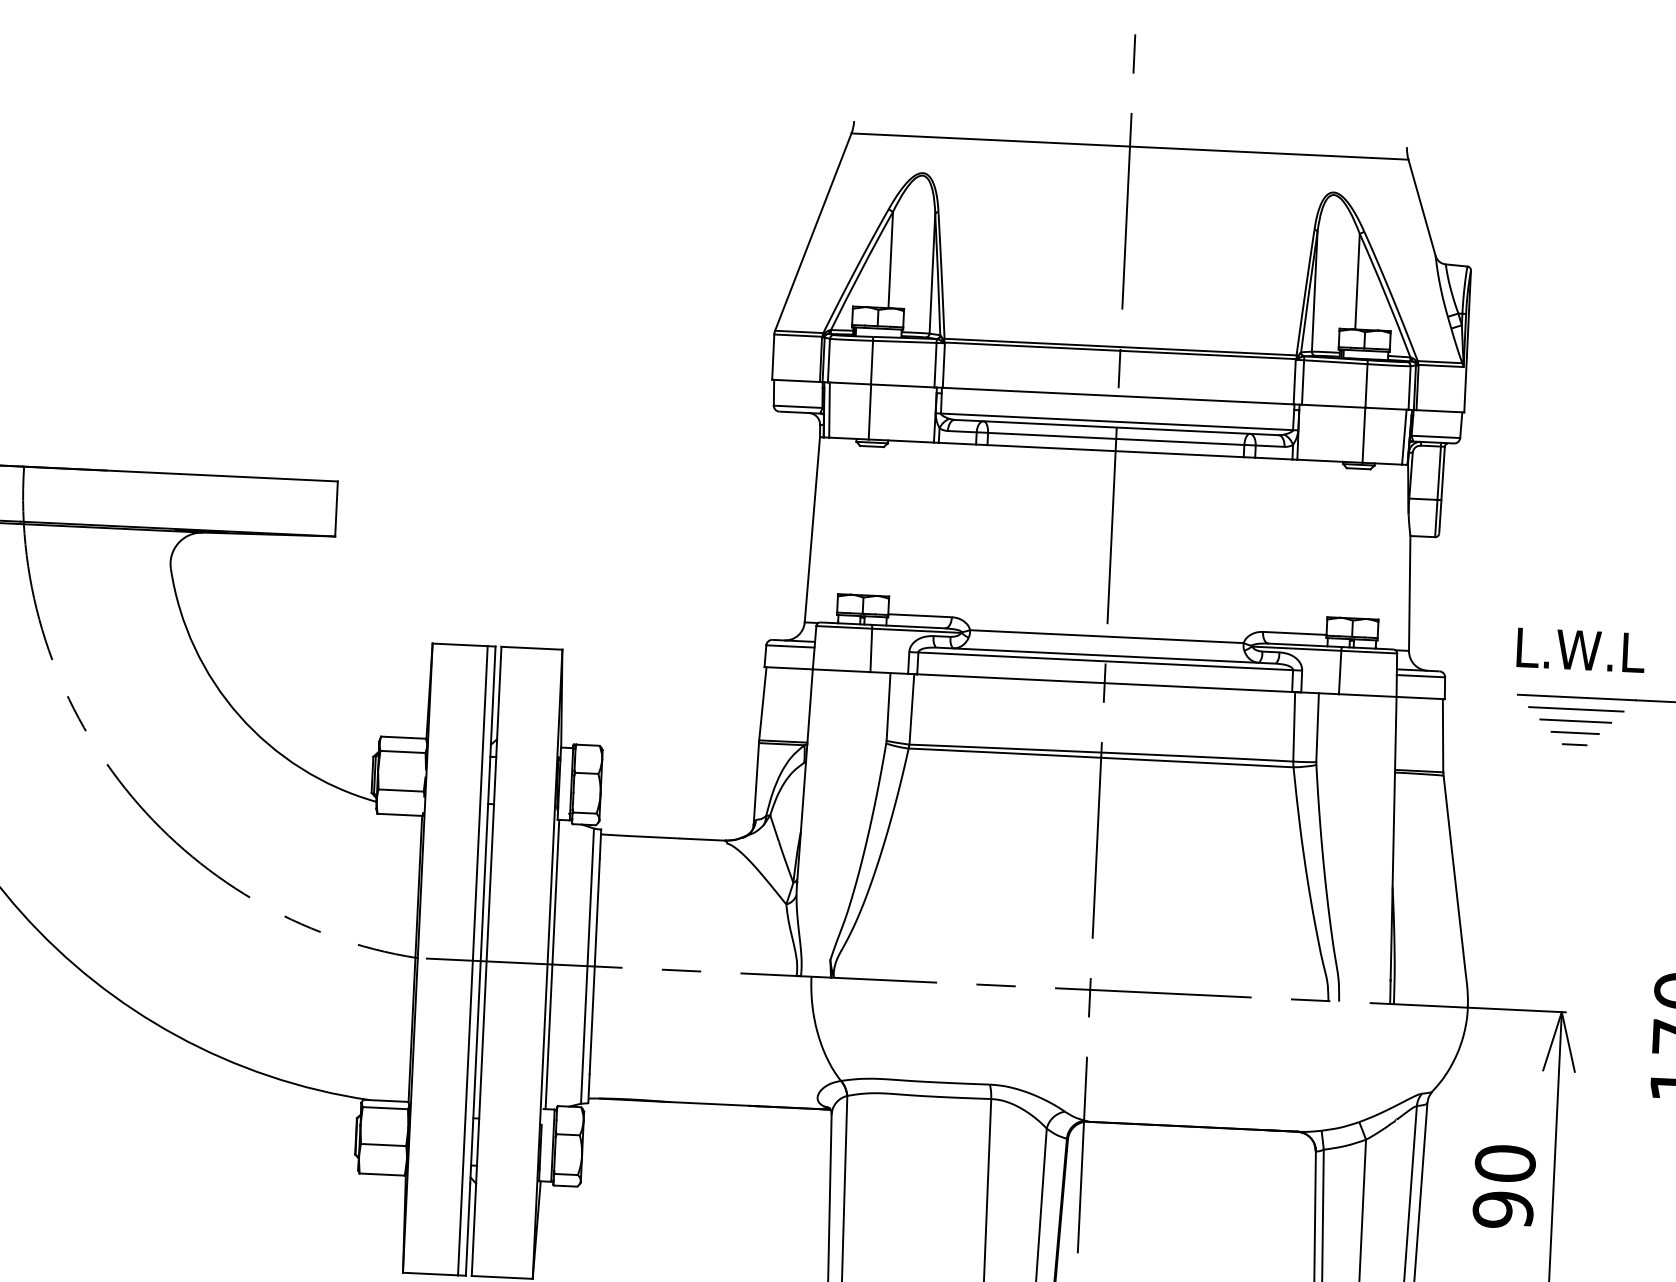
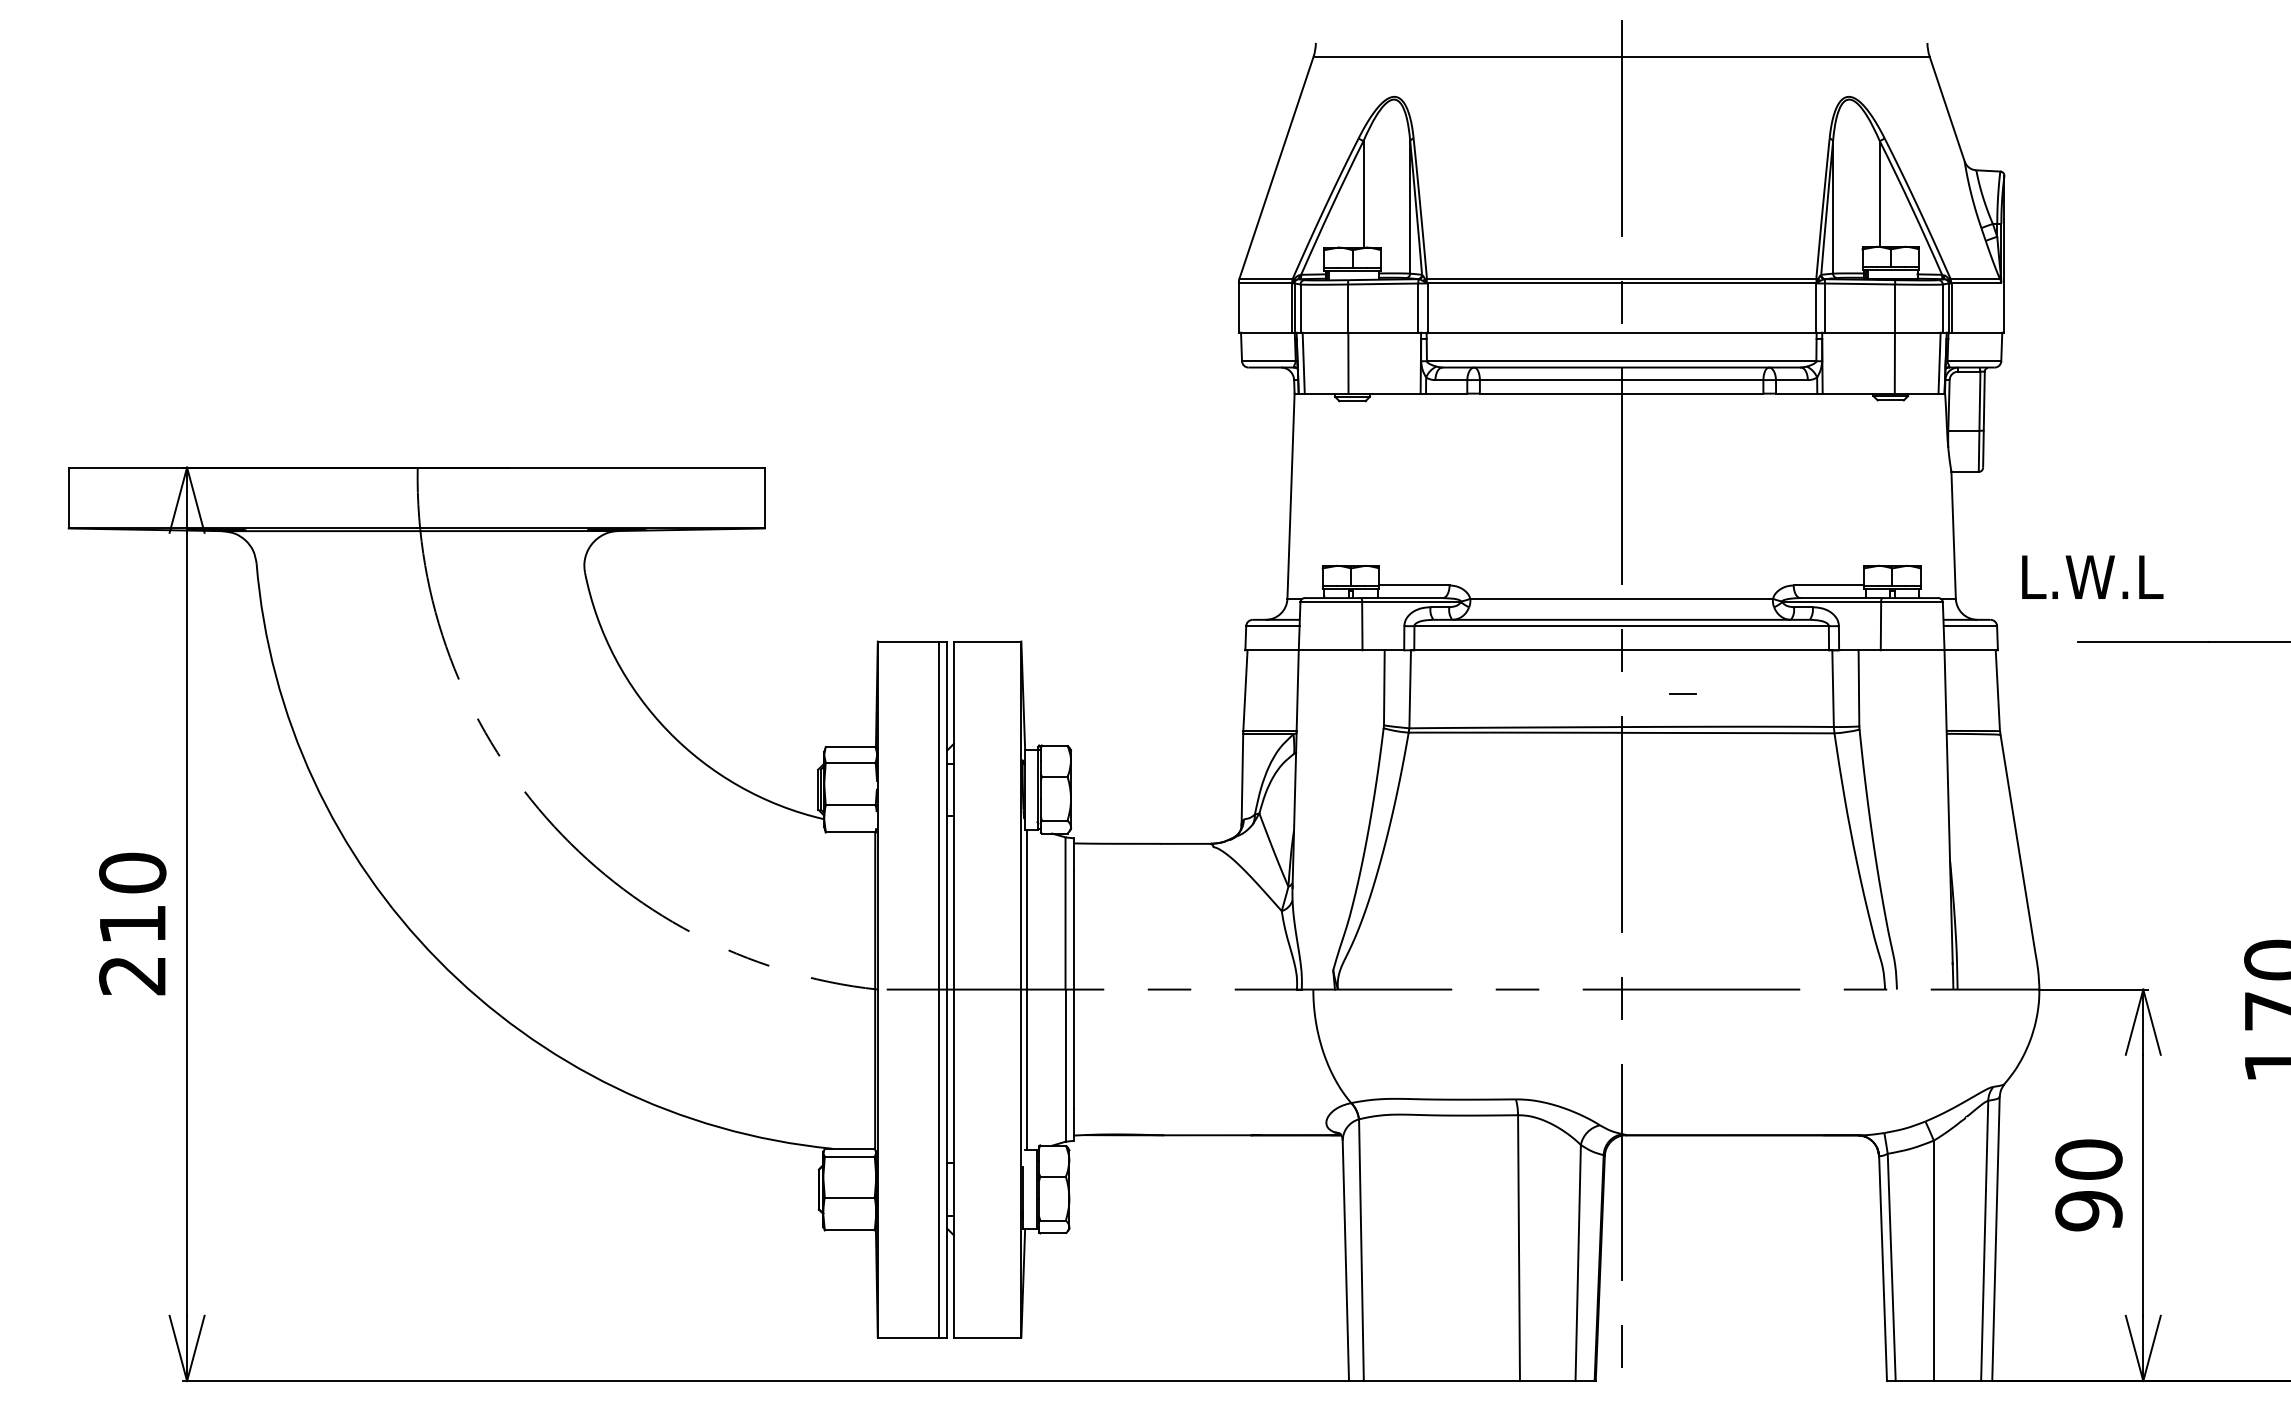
text: (1580, 649) -> (2092, 576), moved
line: (1576, 709) -> (2143, 654), removed
line: (1575, 720) -> (2143, 667), removed
line: (1575, 732) -> (2143, 680), removed
line: (1574, 744) -> (1682, 693), moved

